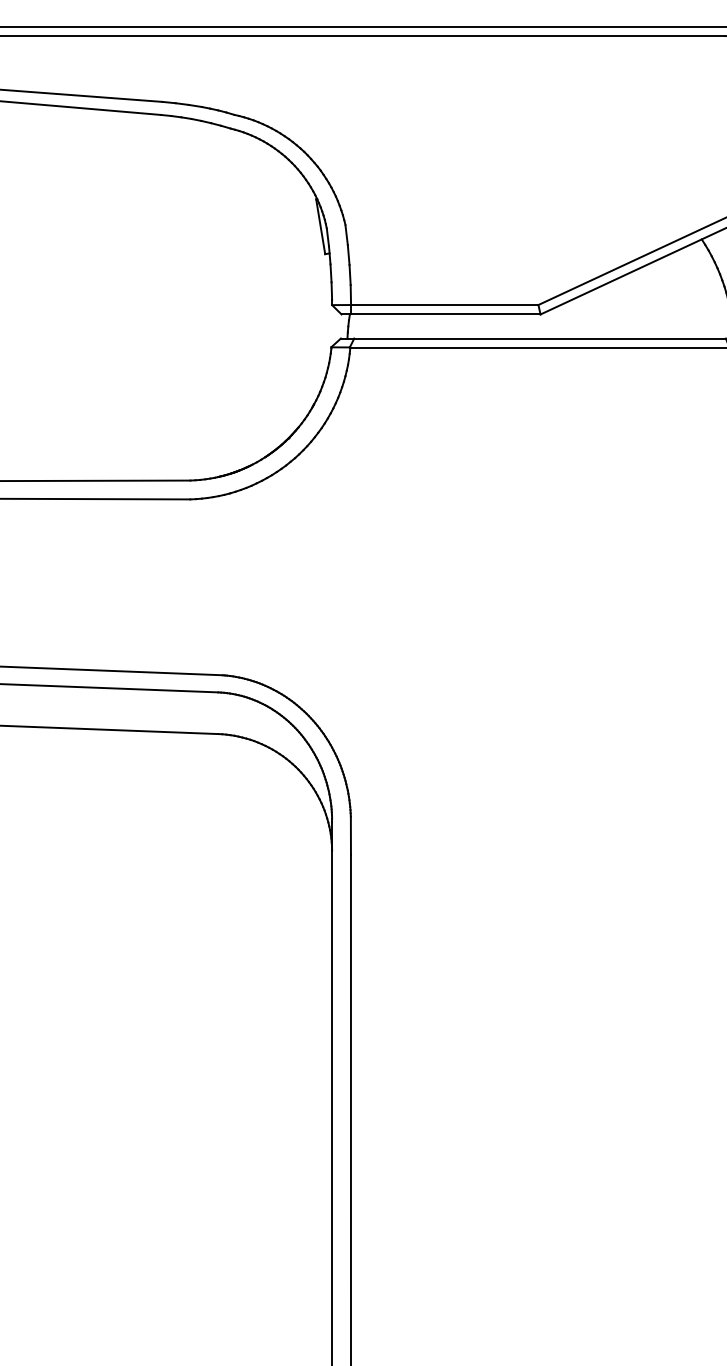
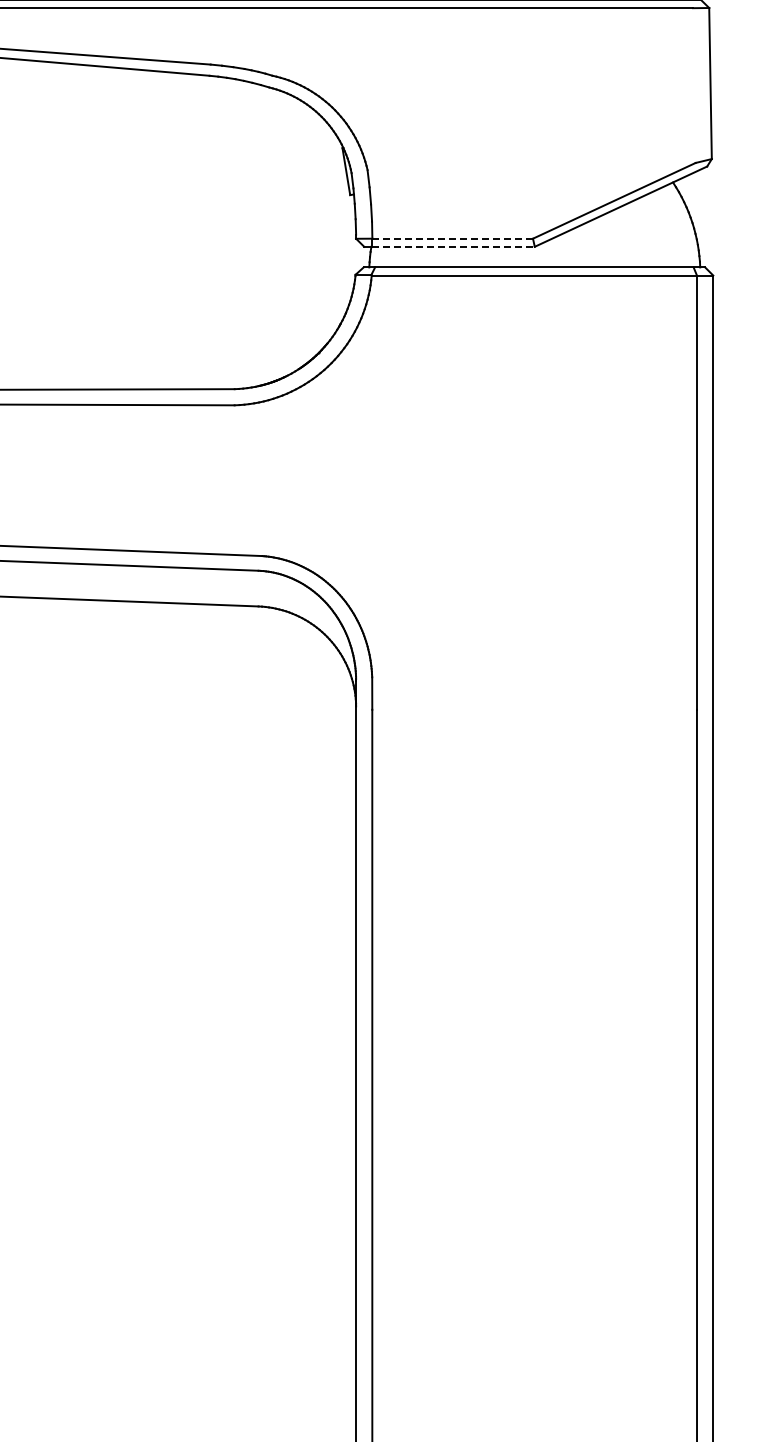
line: (445, 304) -> (453, 238), solid -> dashed
line: (446, 314) -> (454, 246), solid -> dashed

